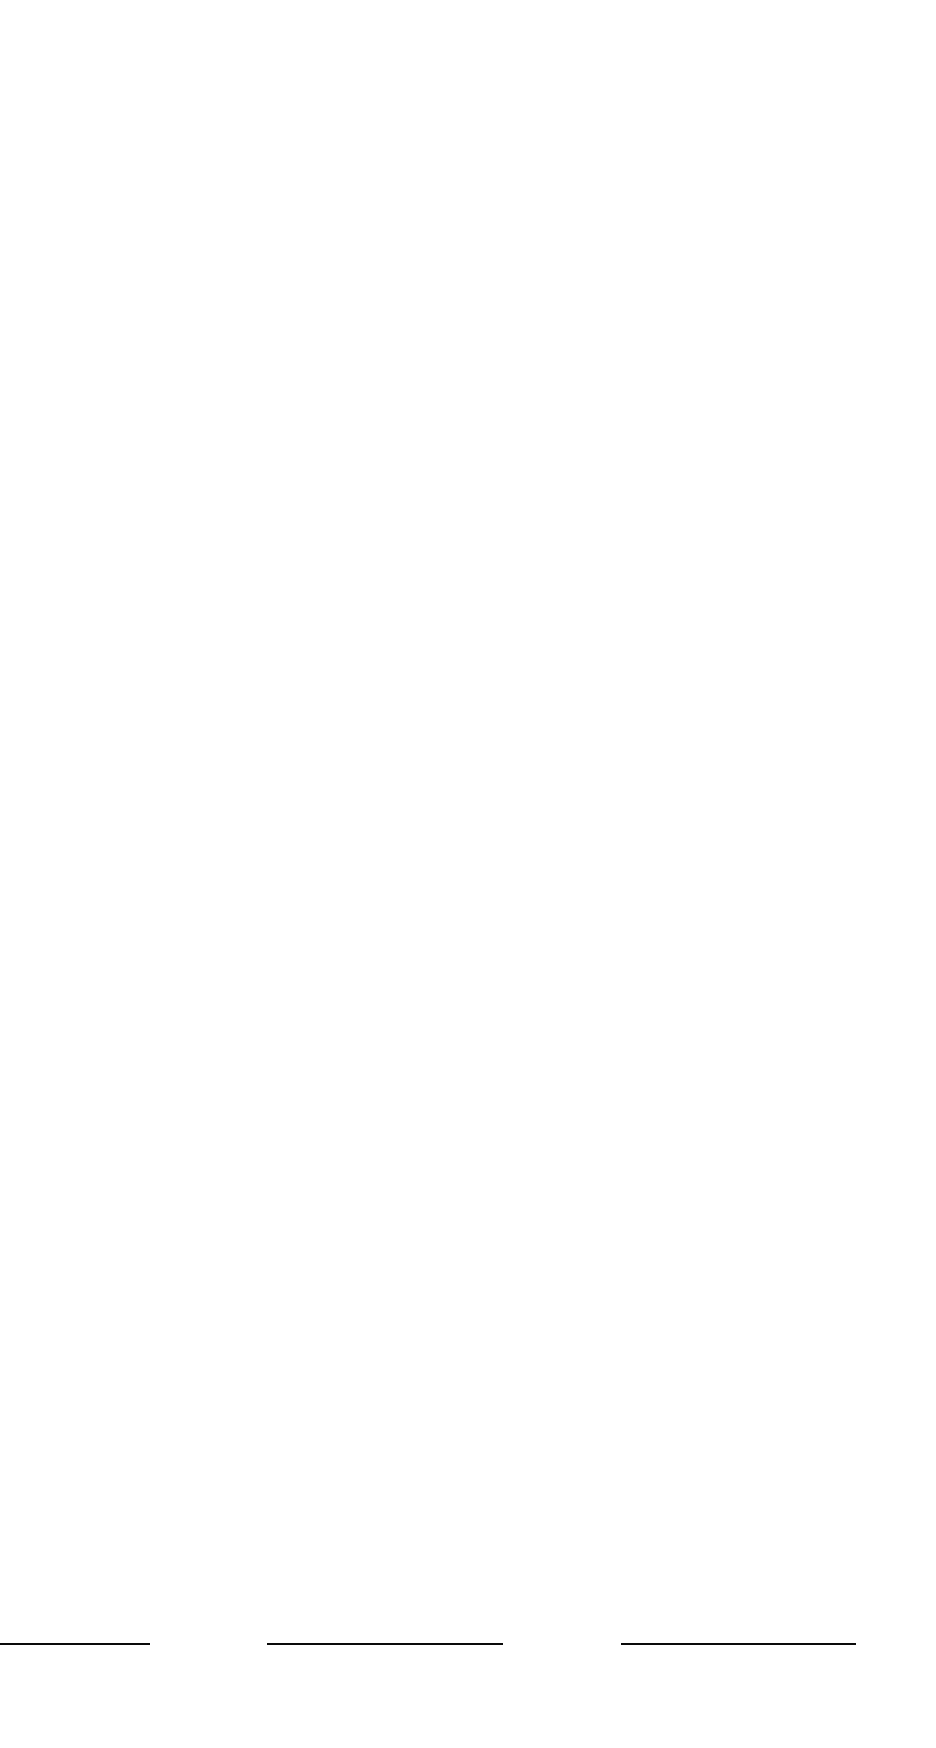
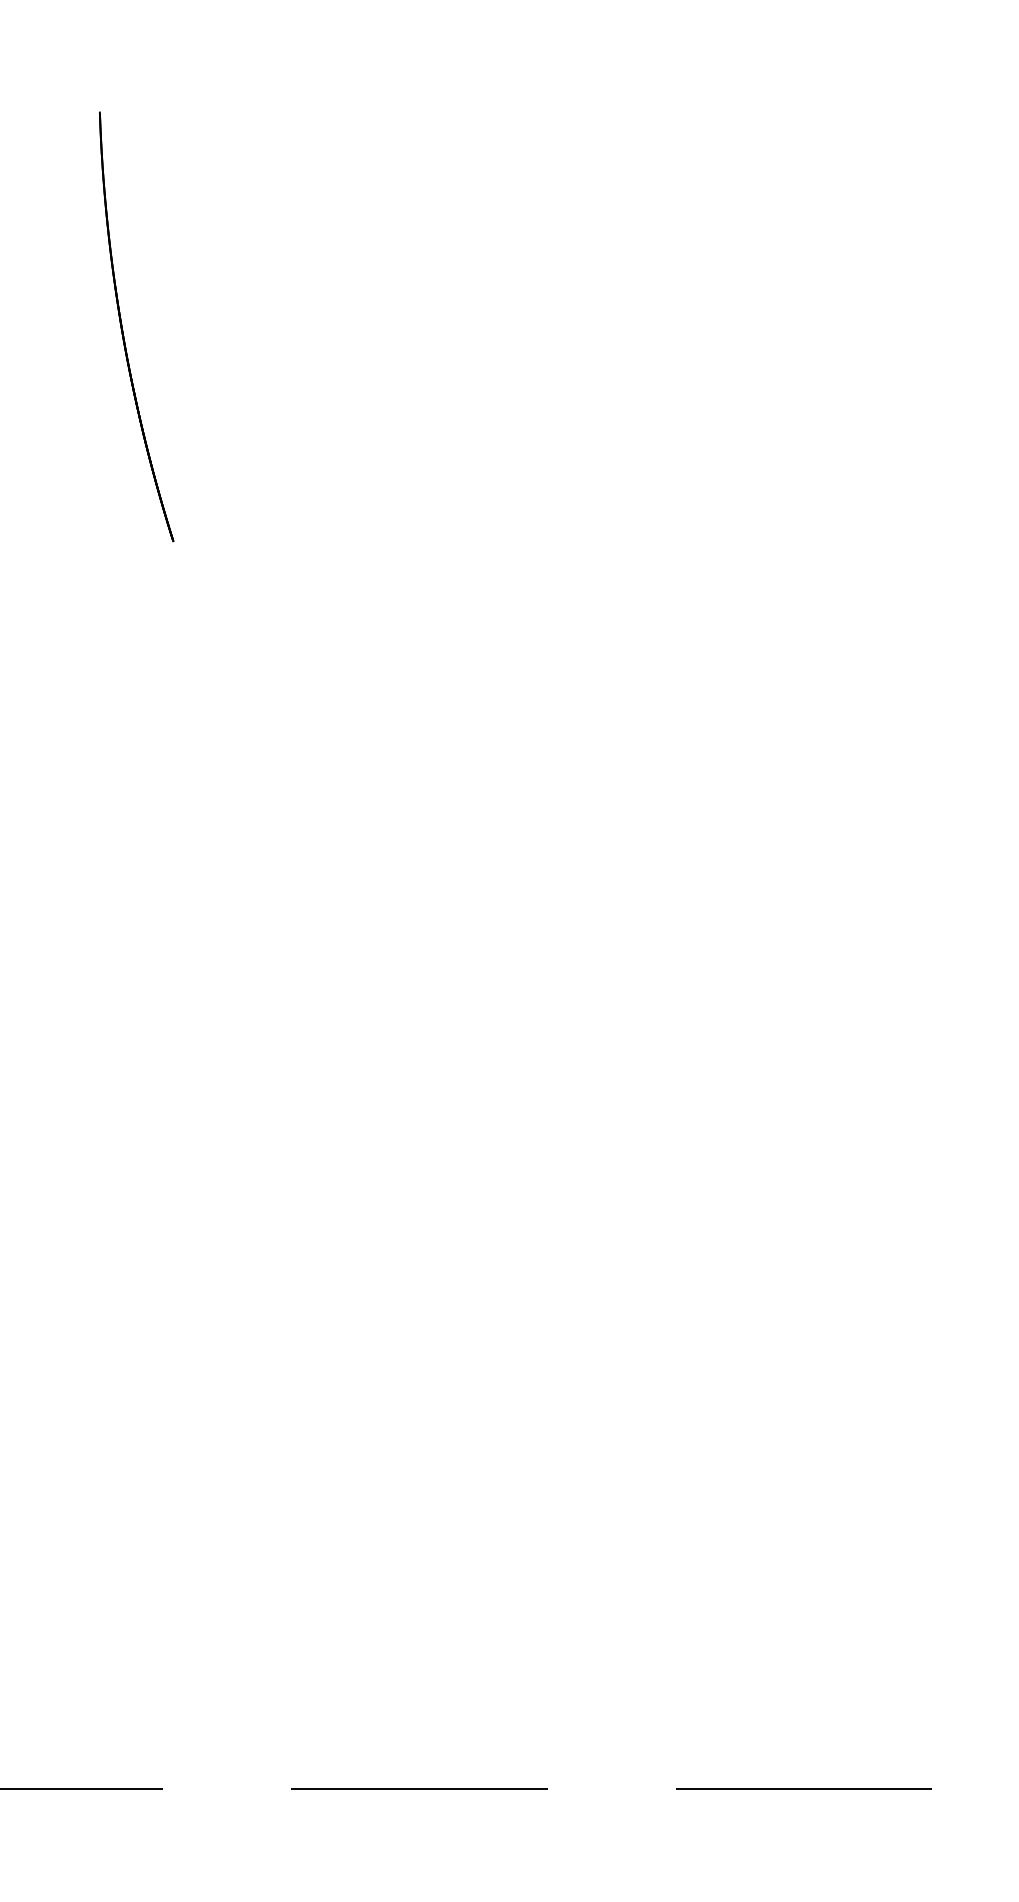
part: (113, 304) -> (123, 331), added

